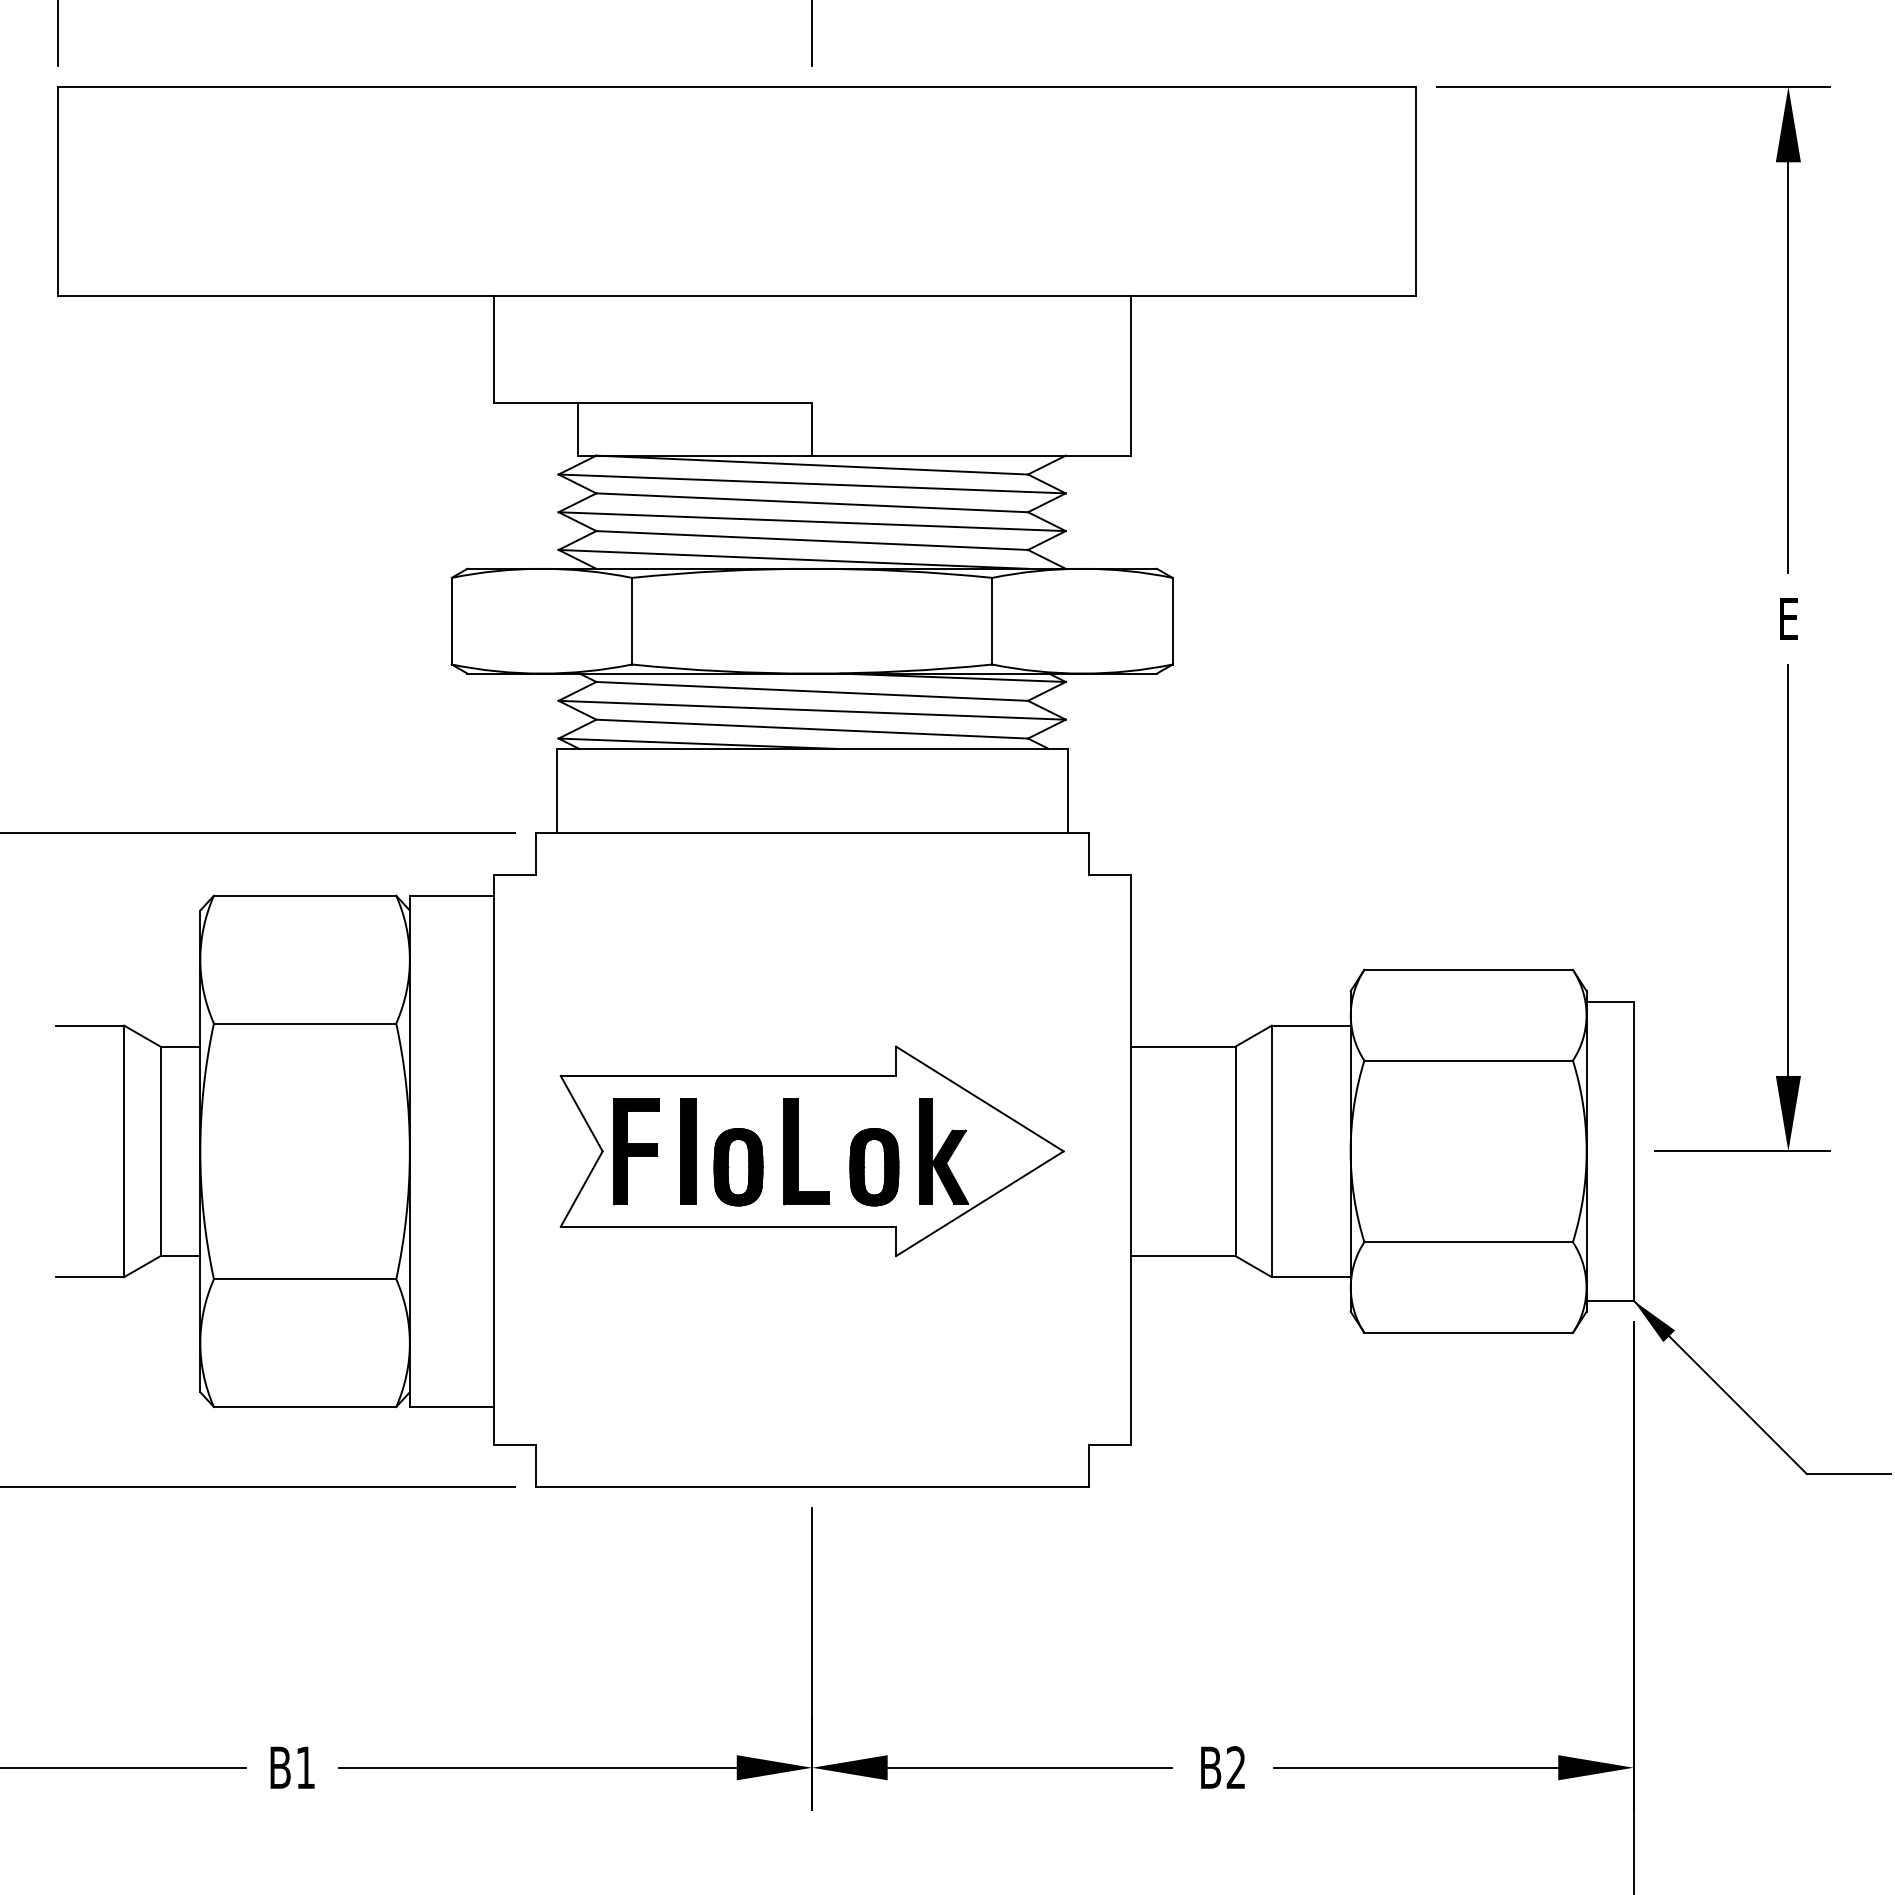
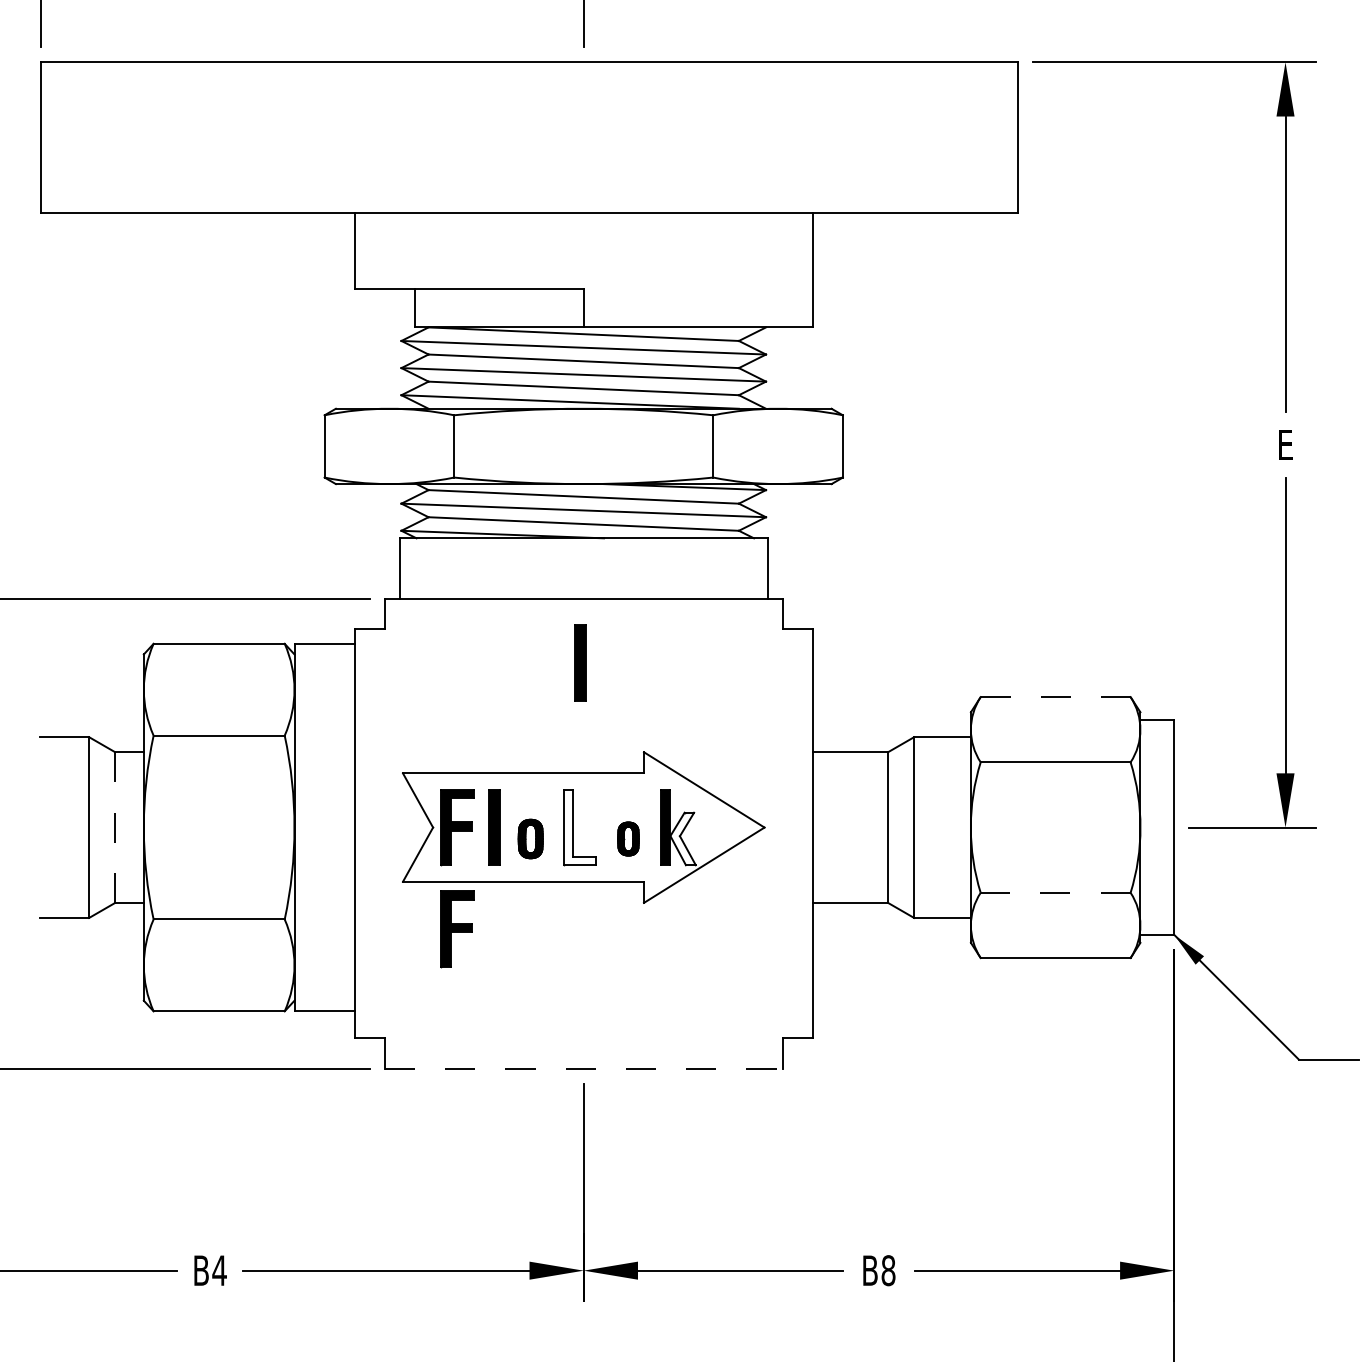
part: (807, 922) -> (580, 663), added
line: (1469, 969) -> (1056, 696), solid -> dashed
line: (160, 1151) -> (115, 827), solid -> dashed
fill: (806, 1151) -> (579, 827), removed
fill: (950, 1166) -> (683, 838), removed
part: (738, 1167) -> (530, 839), size x0.7
part: (874, 1167) -> (628, 839), size x0.6
line: (1468, 1242) -> (1055, 893), solid -> dashed
part: (636, 1292) -> (457, 929), added
line: (812, 1486) -> (583, 1068), solid -> dashed
text: (305, 1767) -> (219, 1270), B1 -> B4
text: (1235, 1767) -> (888, 1270), B2 -> B8

